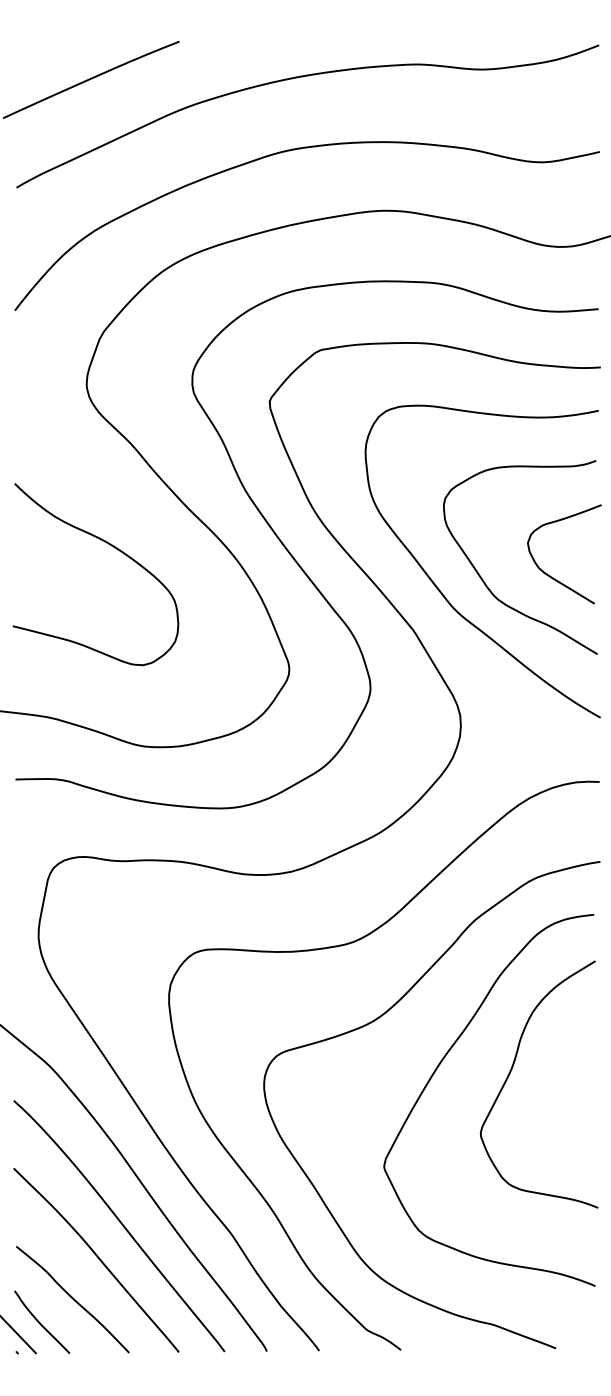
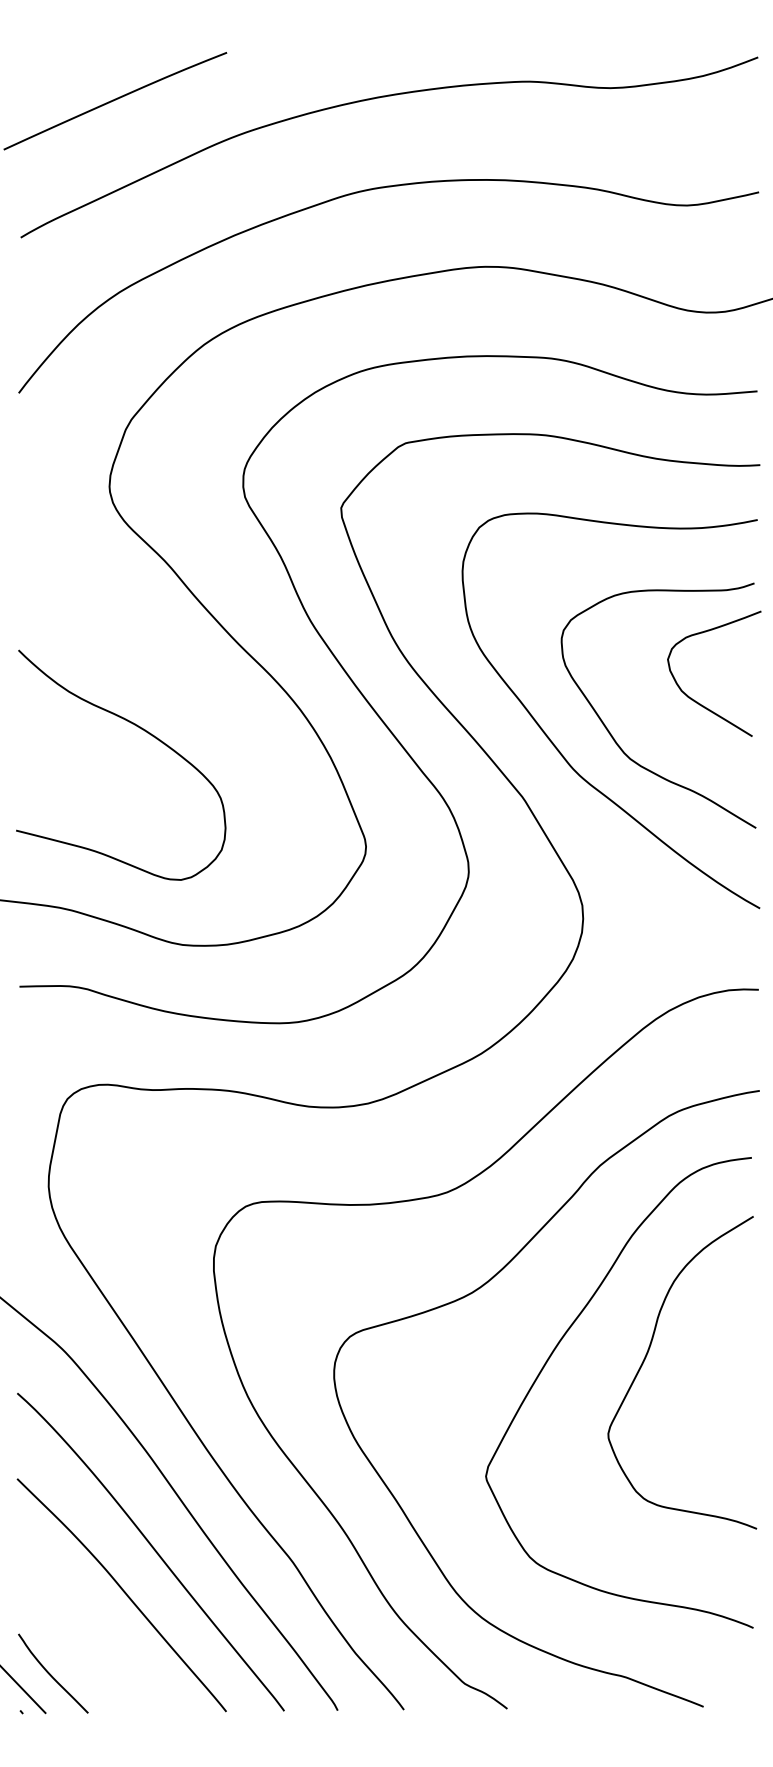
curve: (114, 548) -> (144, 732), moved
curve: (550, 575) -> (696, 700), moved
curve: (72, 1299) -> (91, 1644), removed

